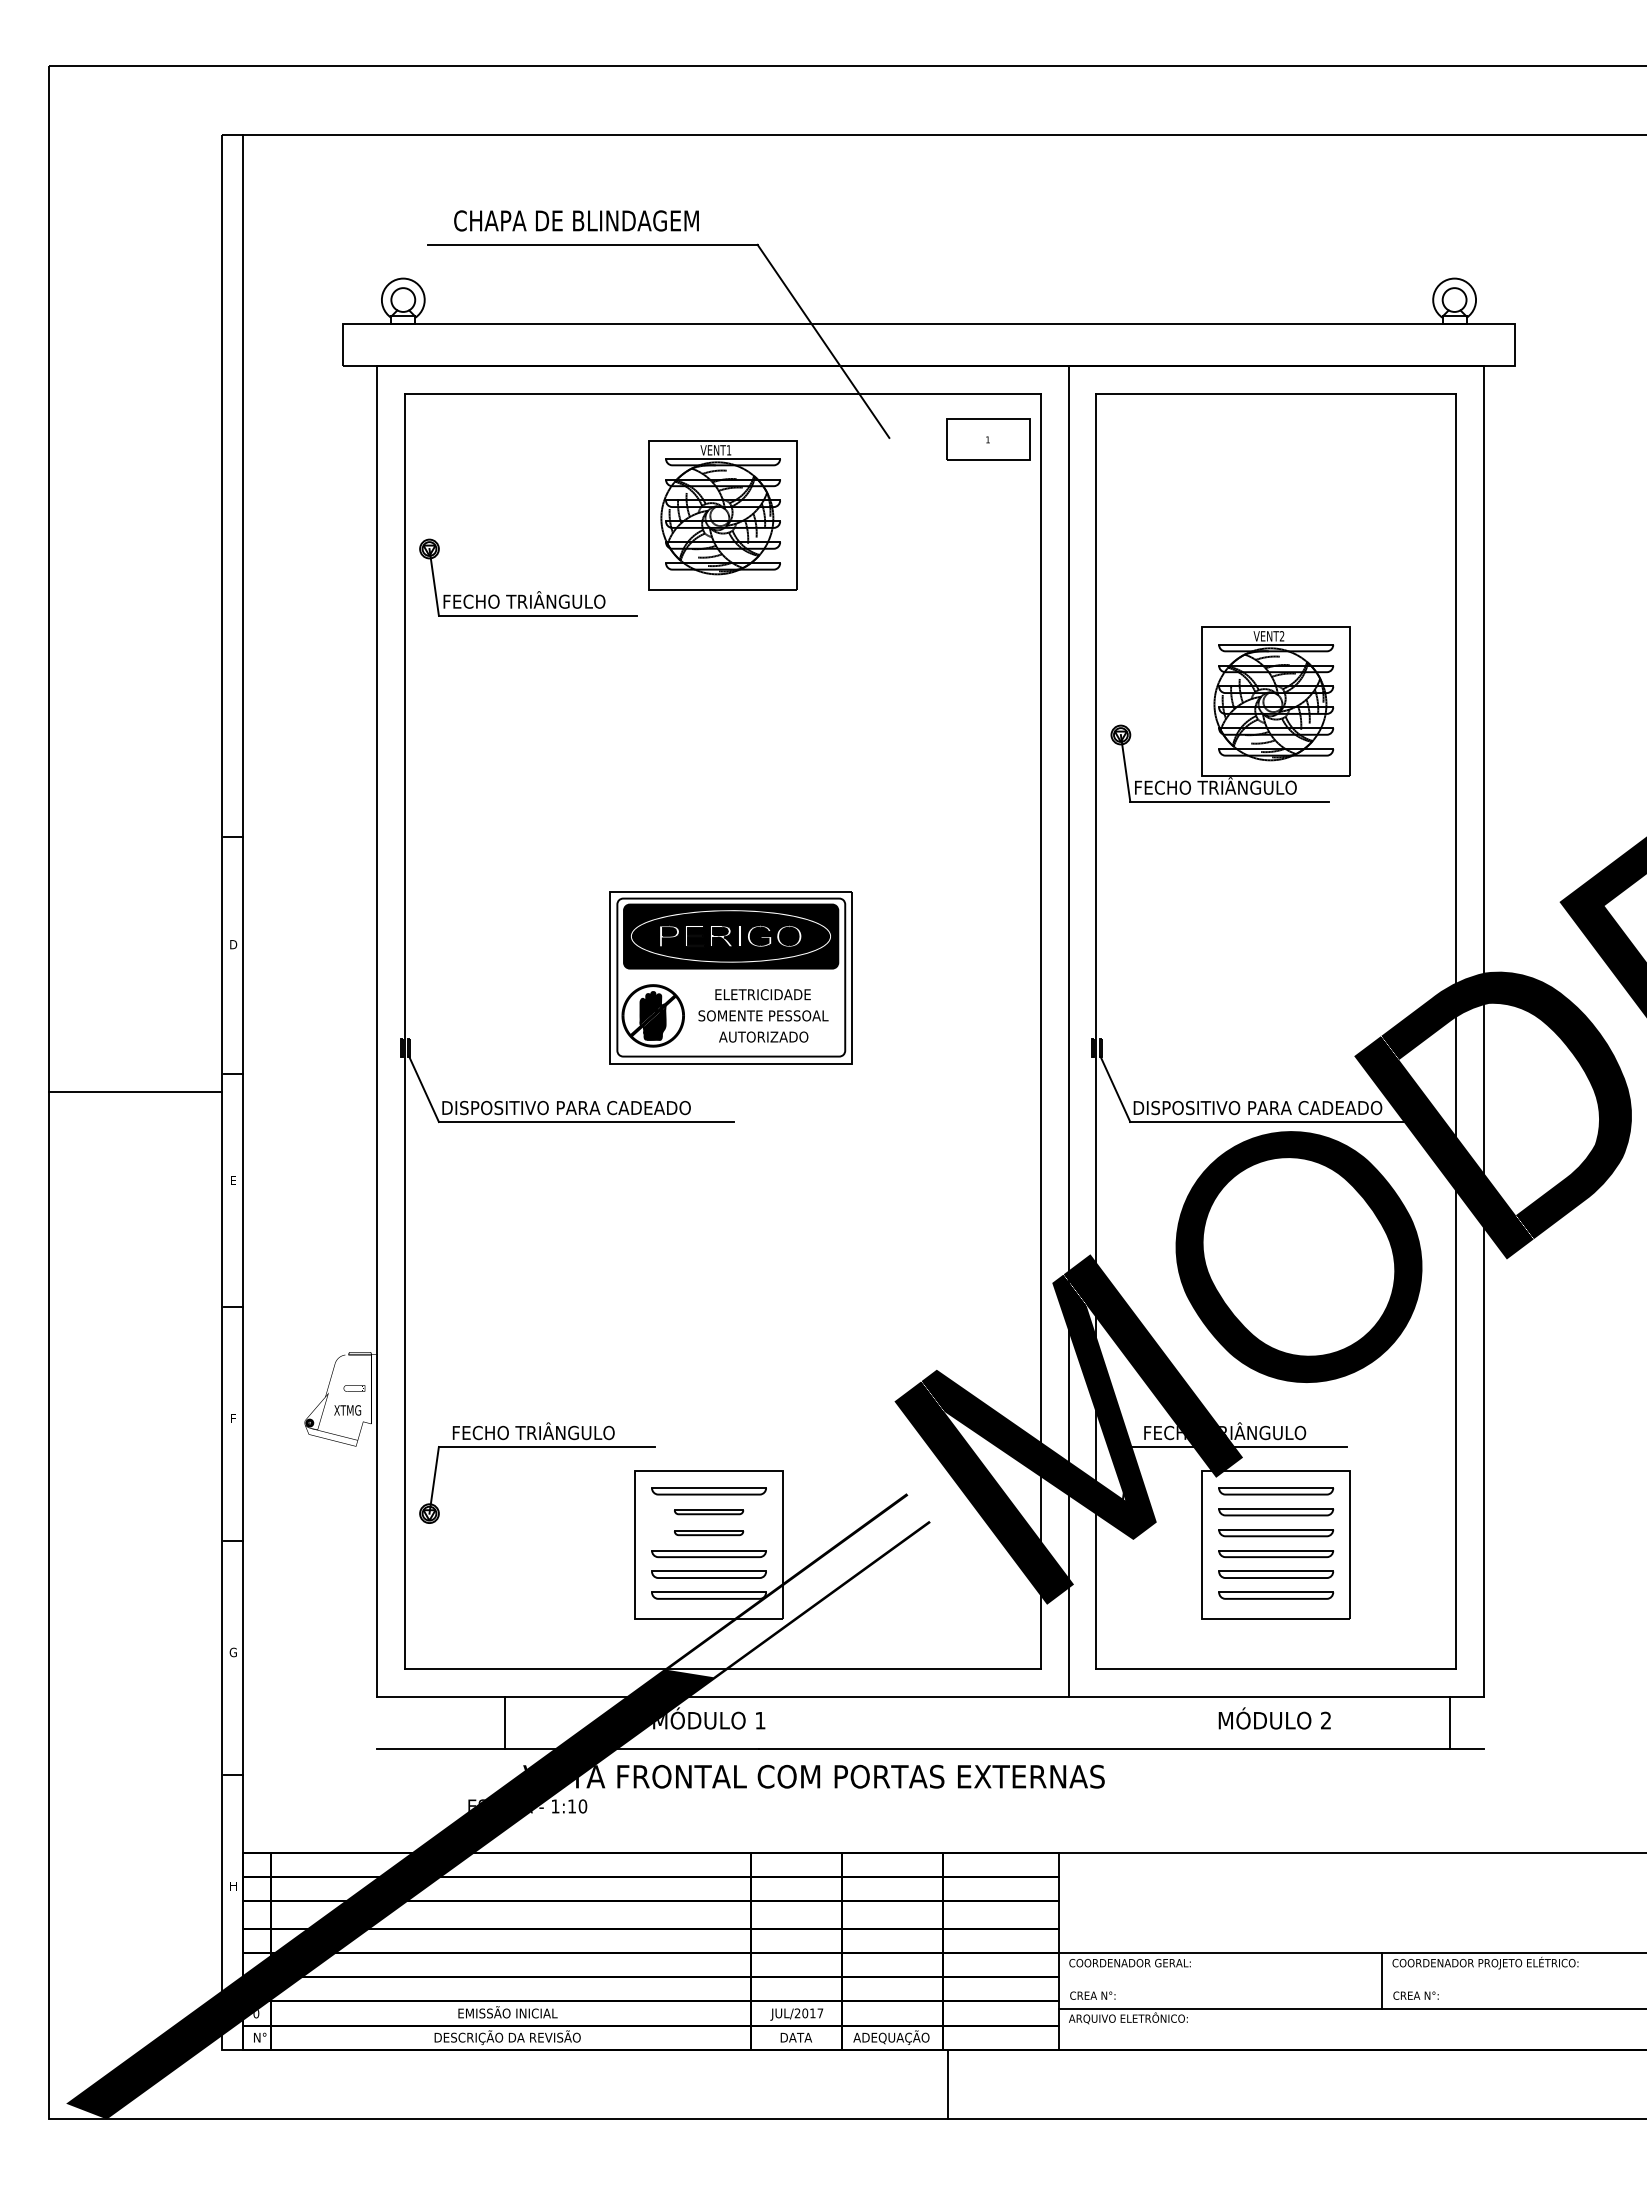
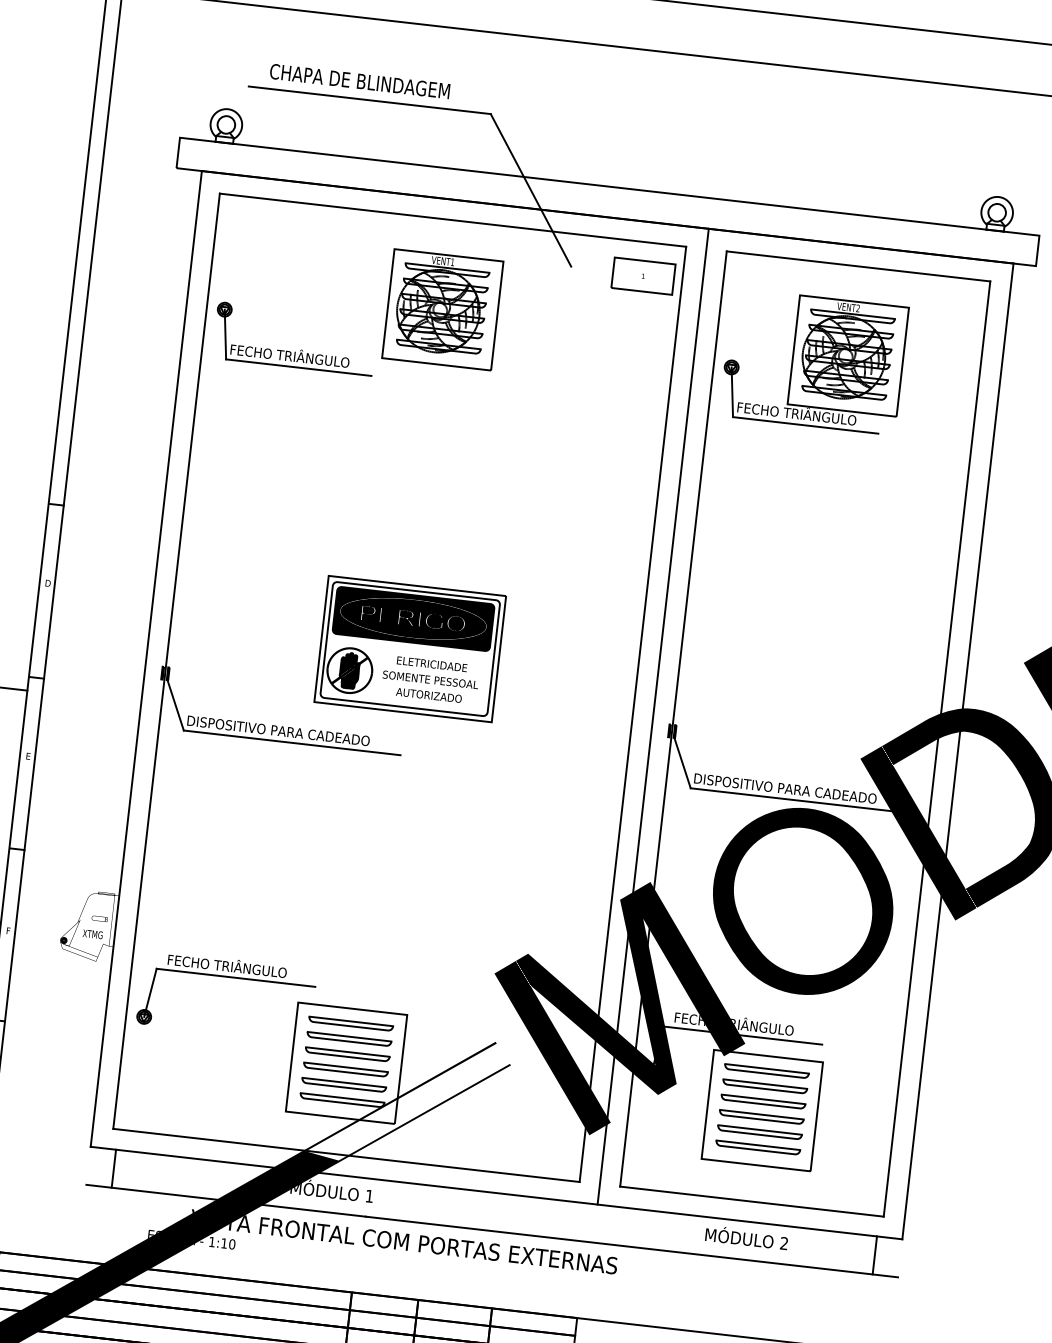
part: (1230, 714) -> (813, 361), moved
part: (708, 1512) -> (348, 1039), size x1.67
part: (708, 1533) -> (347, 1054), size x1.67
line: (504, 1722) -> (113, 1168), moved

